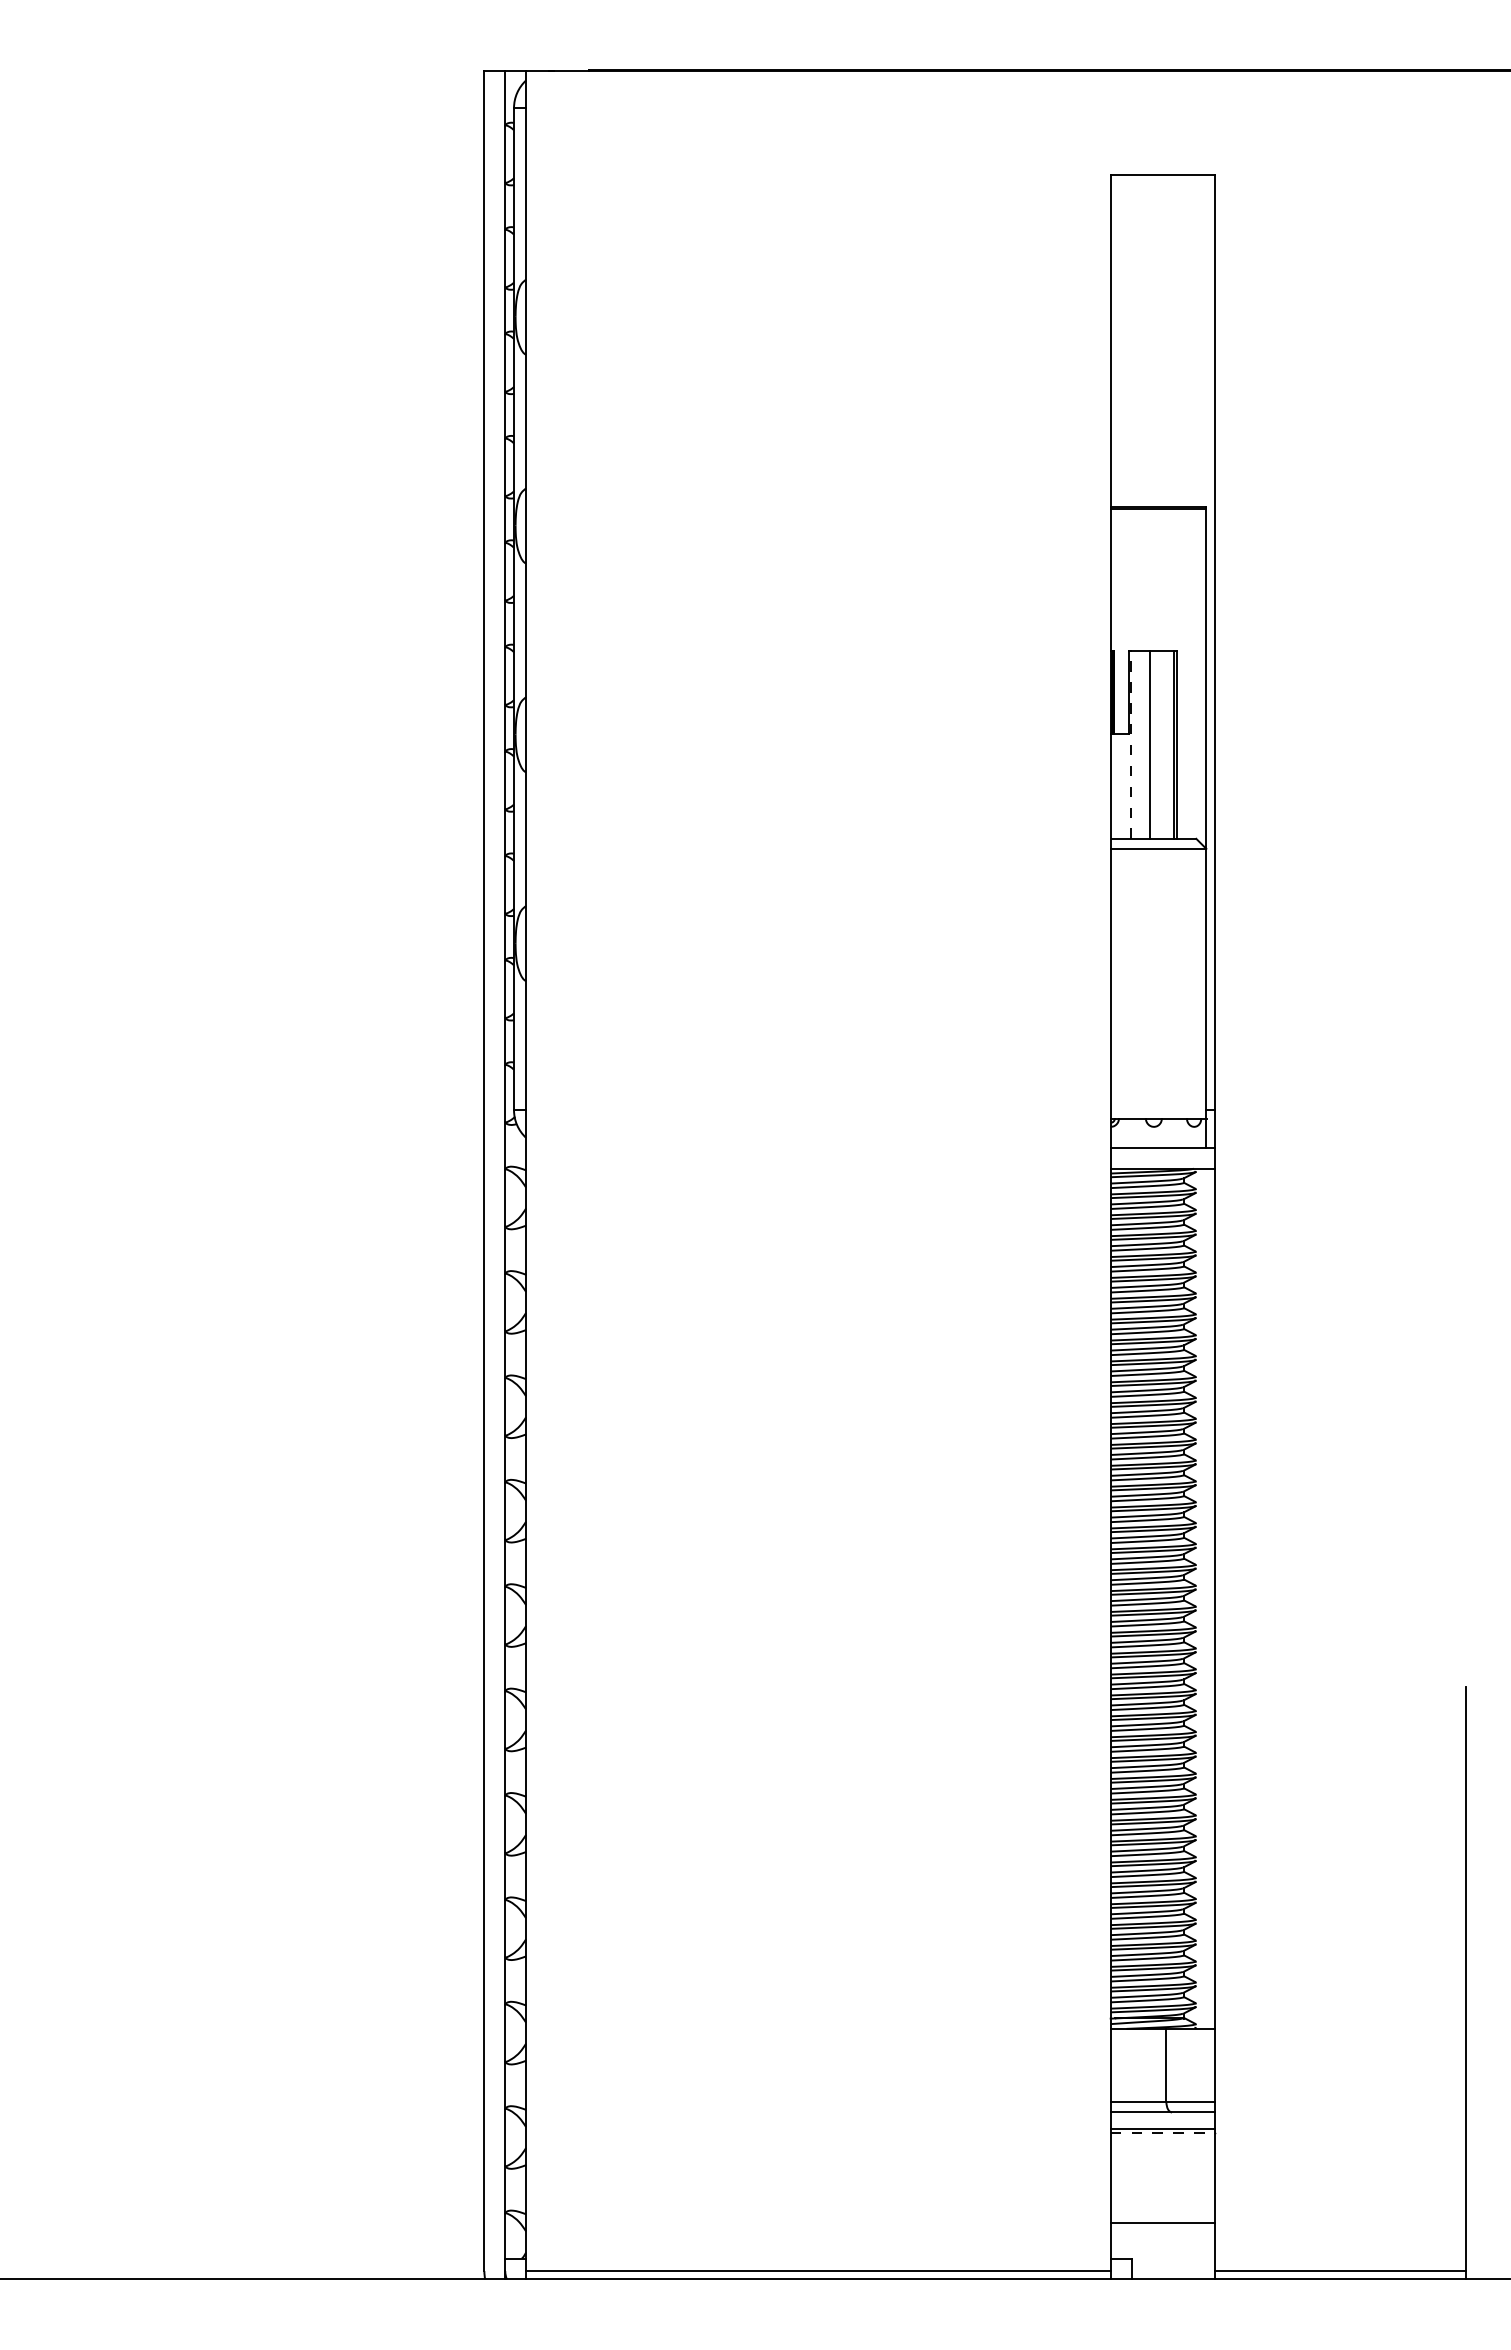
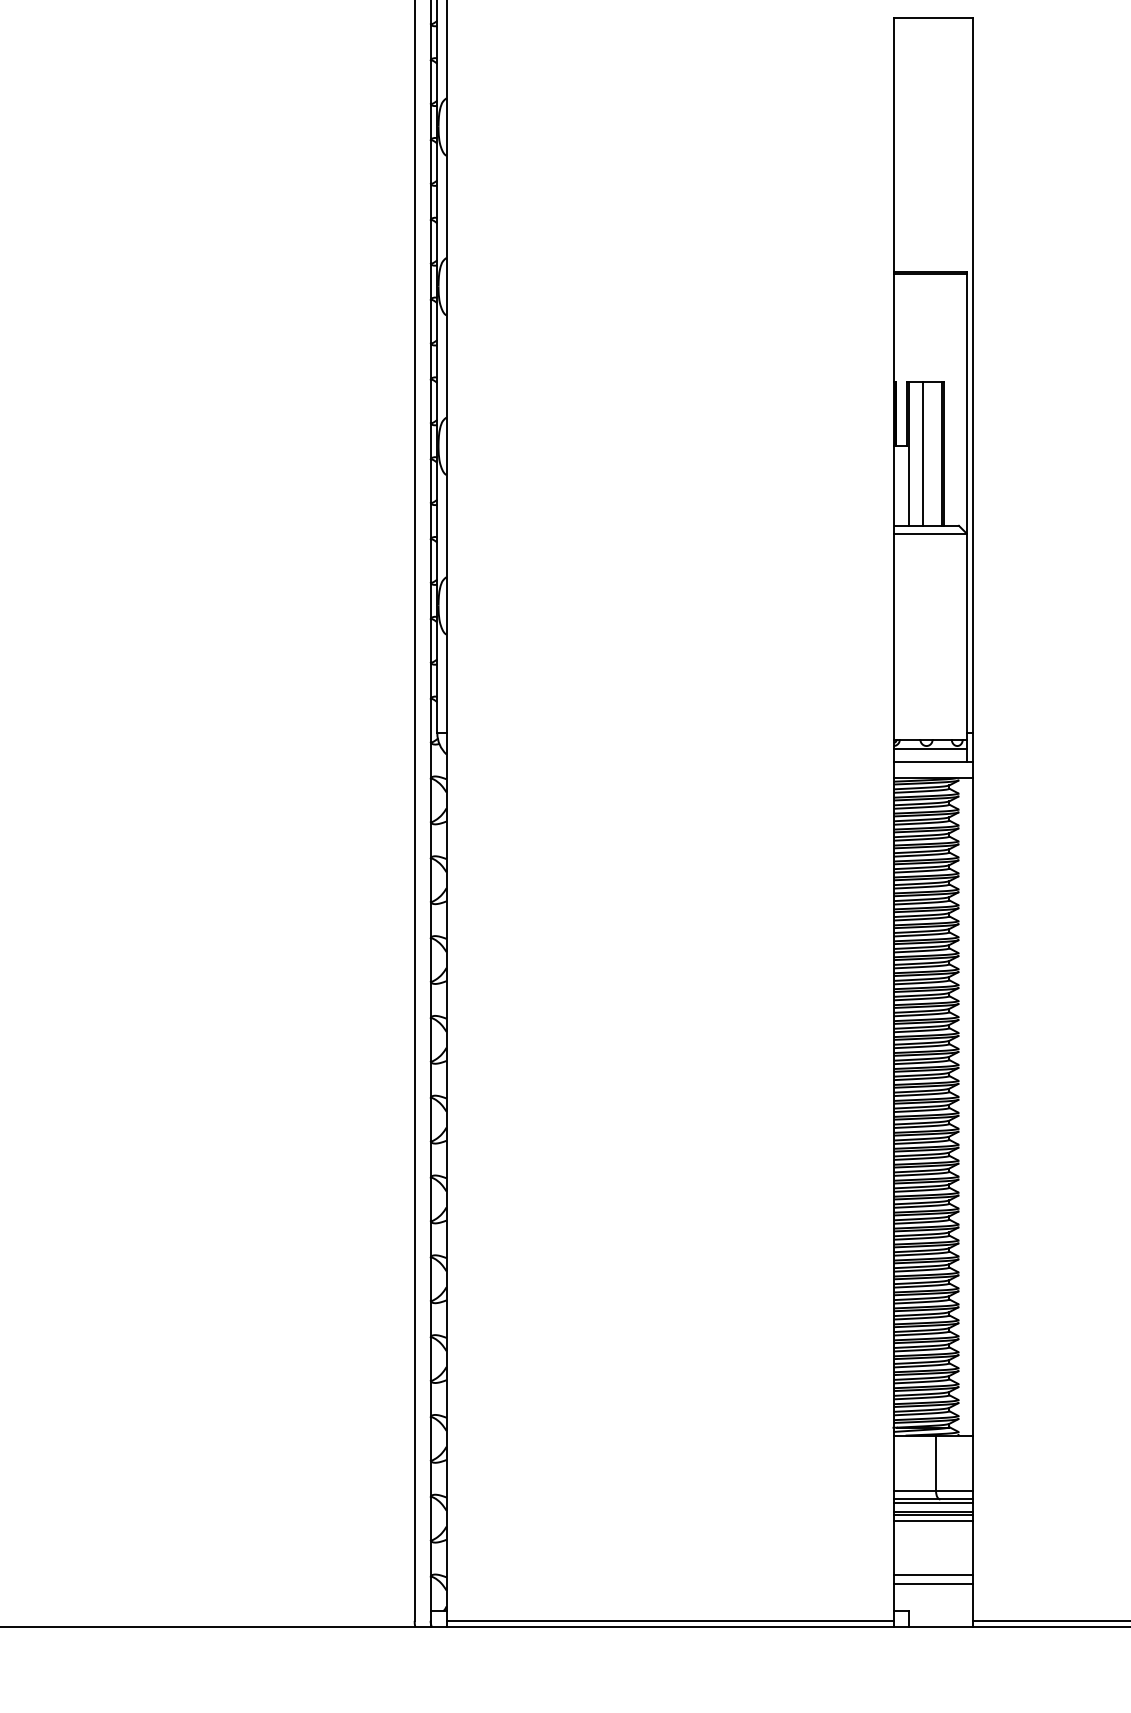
line: (1130, 744) -> (908, 453), dashed -> solid
line: (1158, 1131) -> (930, 749), added
line: (1162, 2116) -> (933, 1502), added
line: (1163, 2133) -> (933, 1515), dashed -> solid
line: (1162, 2140) -> (933, 1520), added
line: (1162, 2211) -> (933, 1575), added

